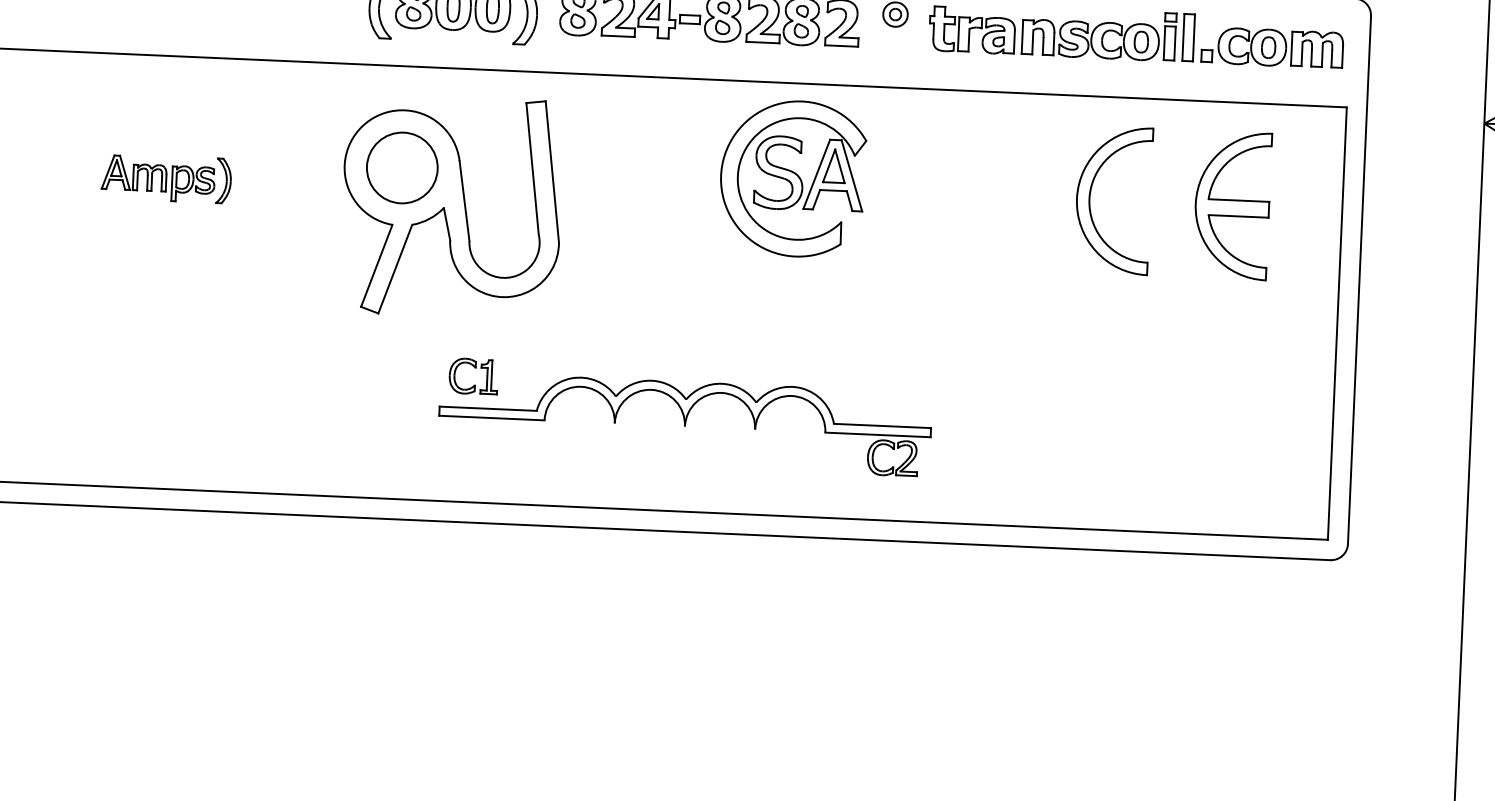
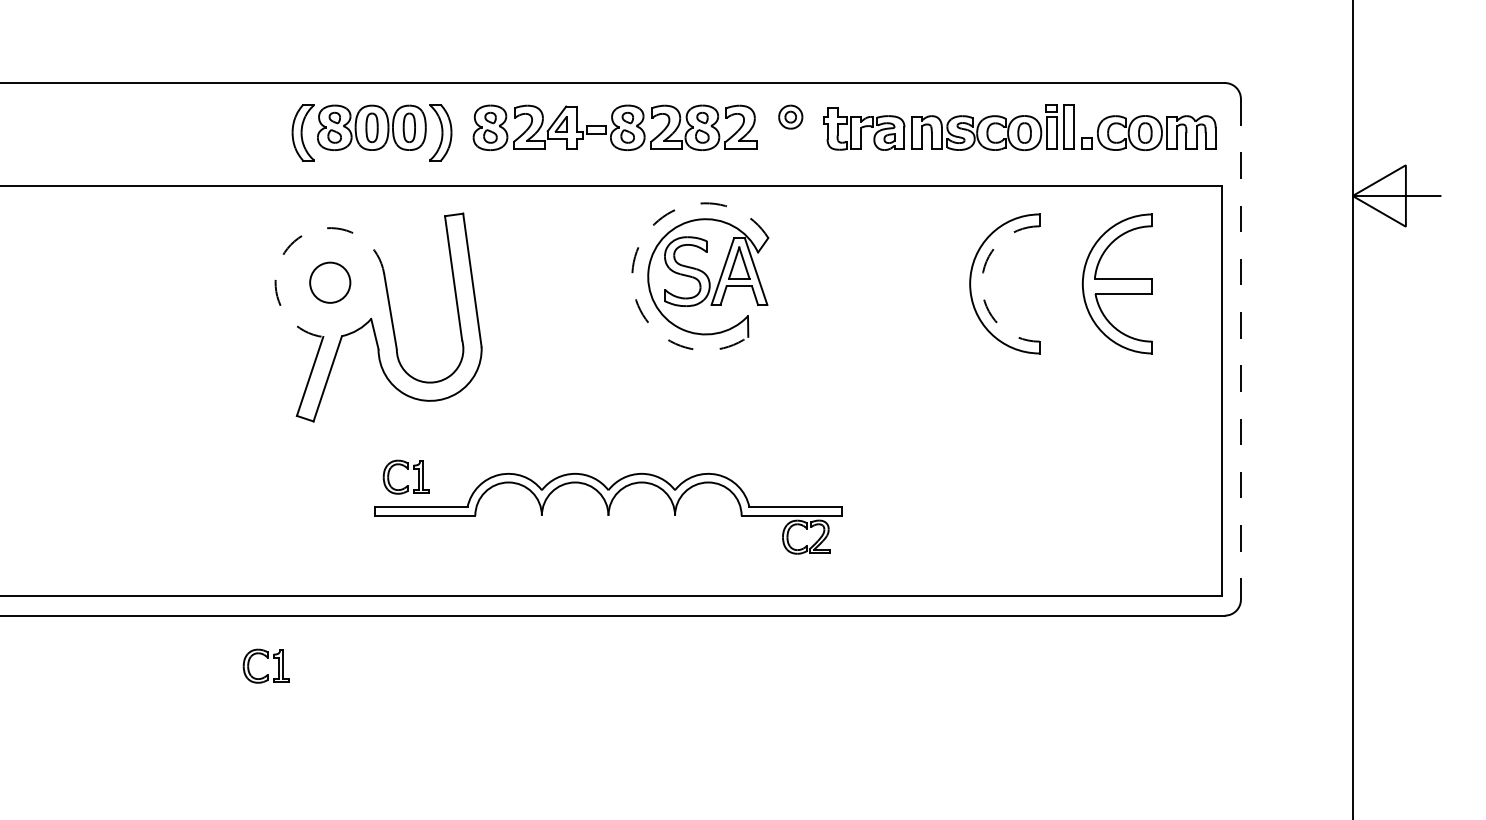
arc: (362, 125) -> (290, 244), solid -> dashed
arc: (723, 160) -> (633, 262), solid -> dashed
circle: (401, 167) -> (329, 282), size x0.6
part: (166, 178) -> (107, 302), removed
arc: (1088, 198) -> (981, 283), solid -> dashed
line: (1359, 280) -> (1240, 349), solid -> dashed
part: (318, 561) -> (267, 658), added

